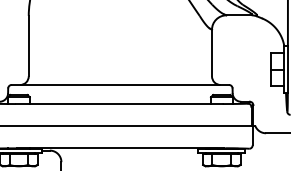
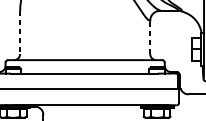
line: (28, 46) -> (20, 32), solid -> dashed
line: (212, 52) -> (150, 37), solid -> dashed

